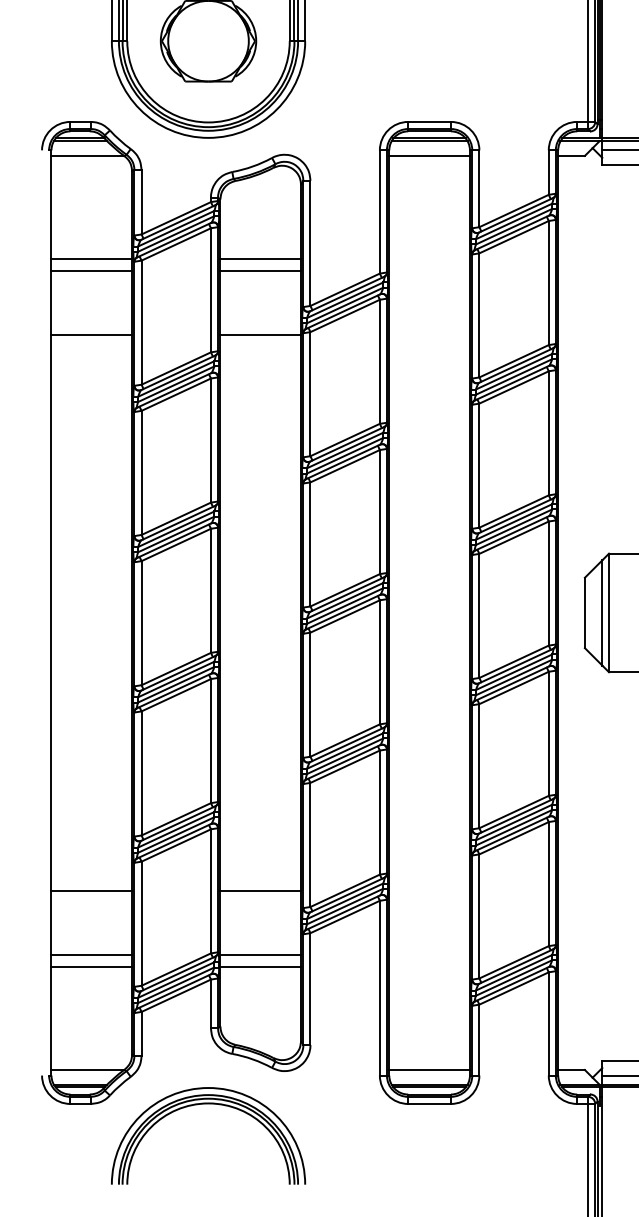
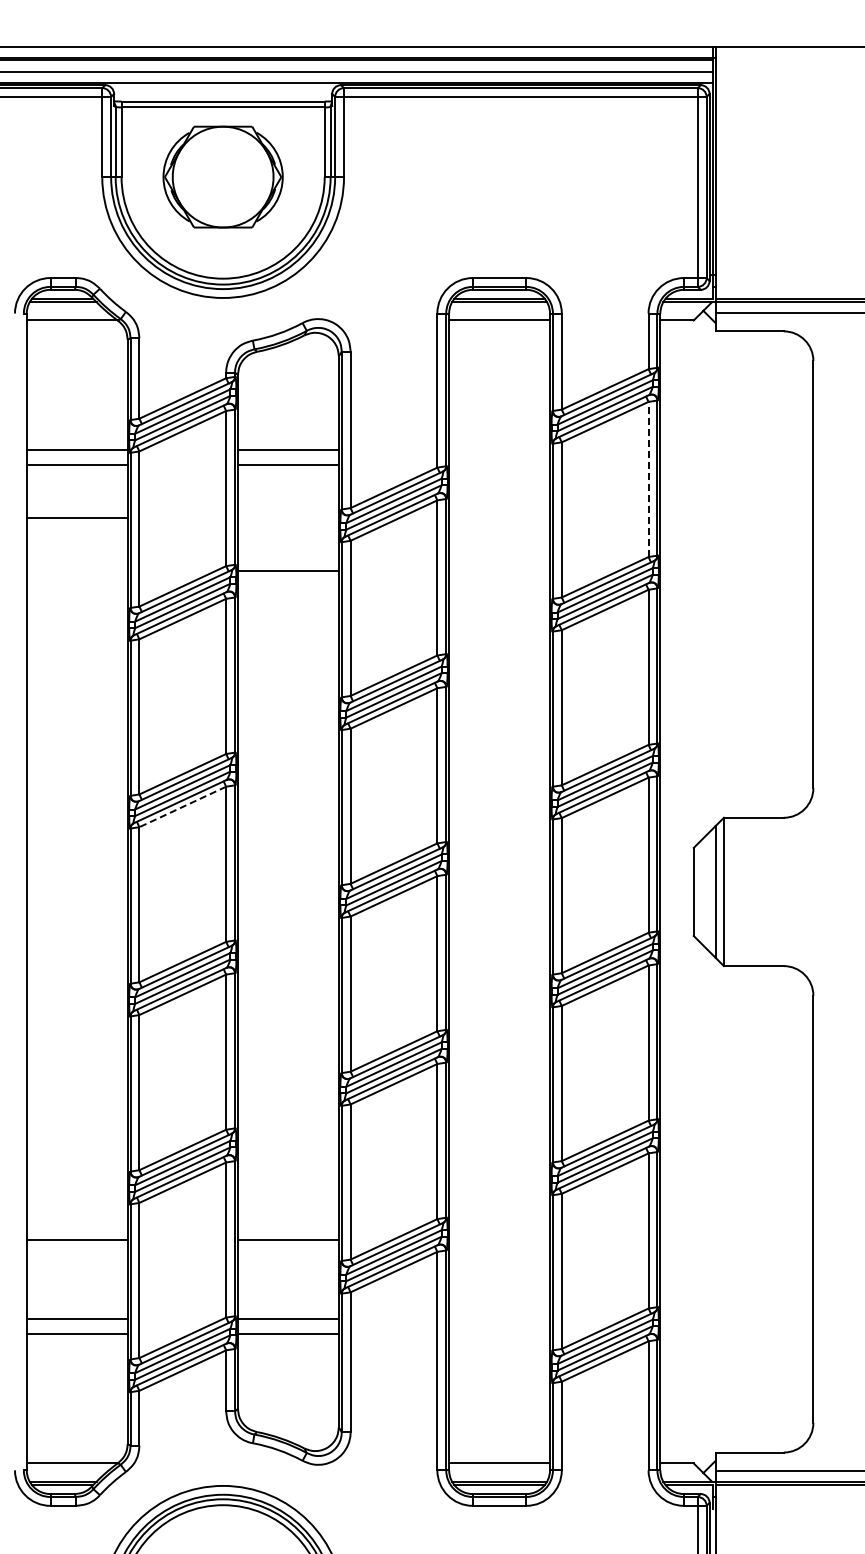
line: (548, 283) -> (648, 479), solid -> dashed
line: (91, 334) -> (76, 517), moved
line: (259, 334) -> (287, 570), moved
line: (176, 544) -> (182, 806), solid -> dashed

